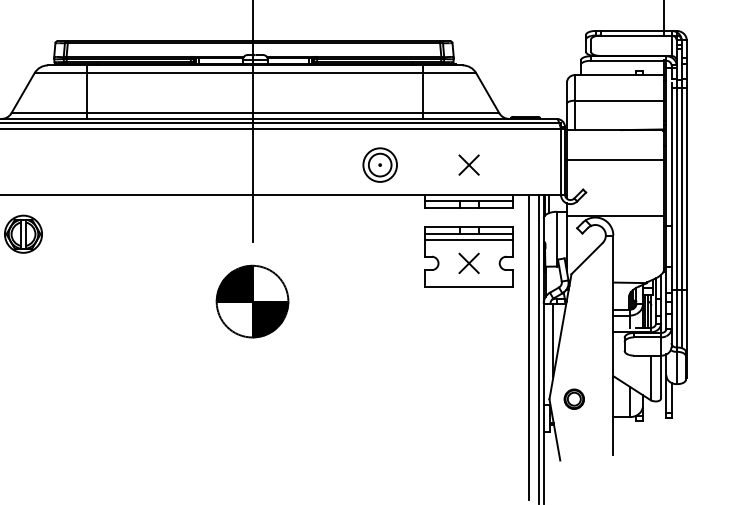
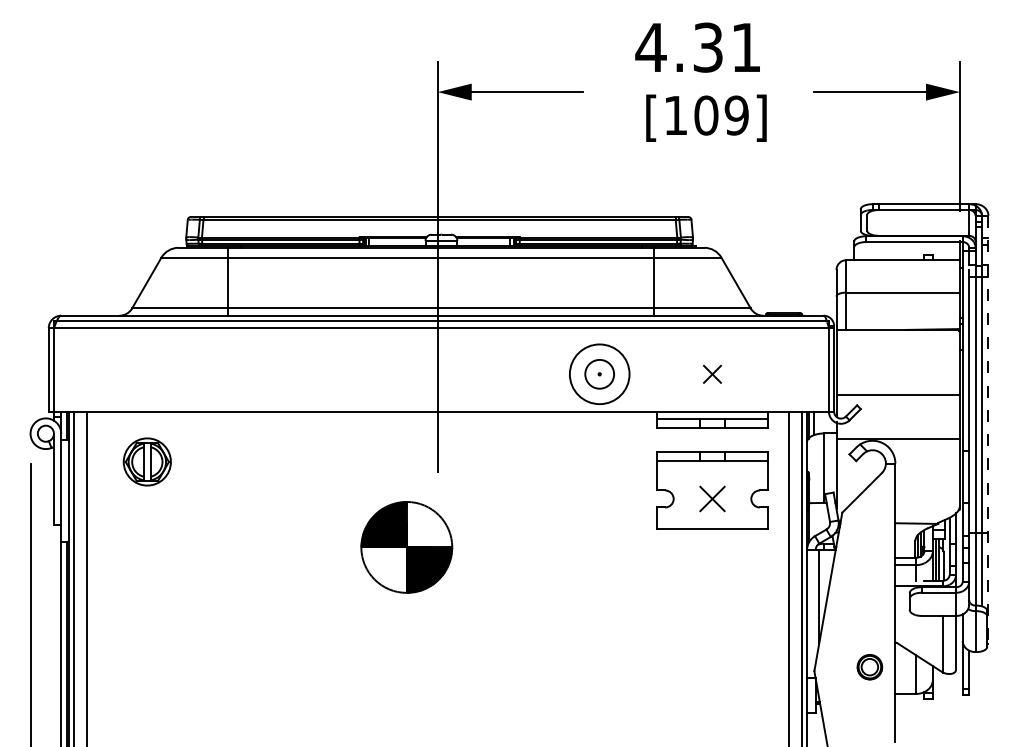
line: (615, 159) -> (897, 395), moved
circle: (380, 164) -> (599, 373), size x1.4
part: (469, 165) -> (712, 374), size x0.7
line: (686, 208) -> (988, 429), solid -> dashed
line: (469, 239) -> (712, 468), removed
part: (252, 301) -> (406, 547), moved
part: (574, 399) -> (869, 667), moved

